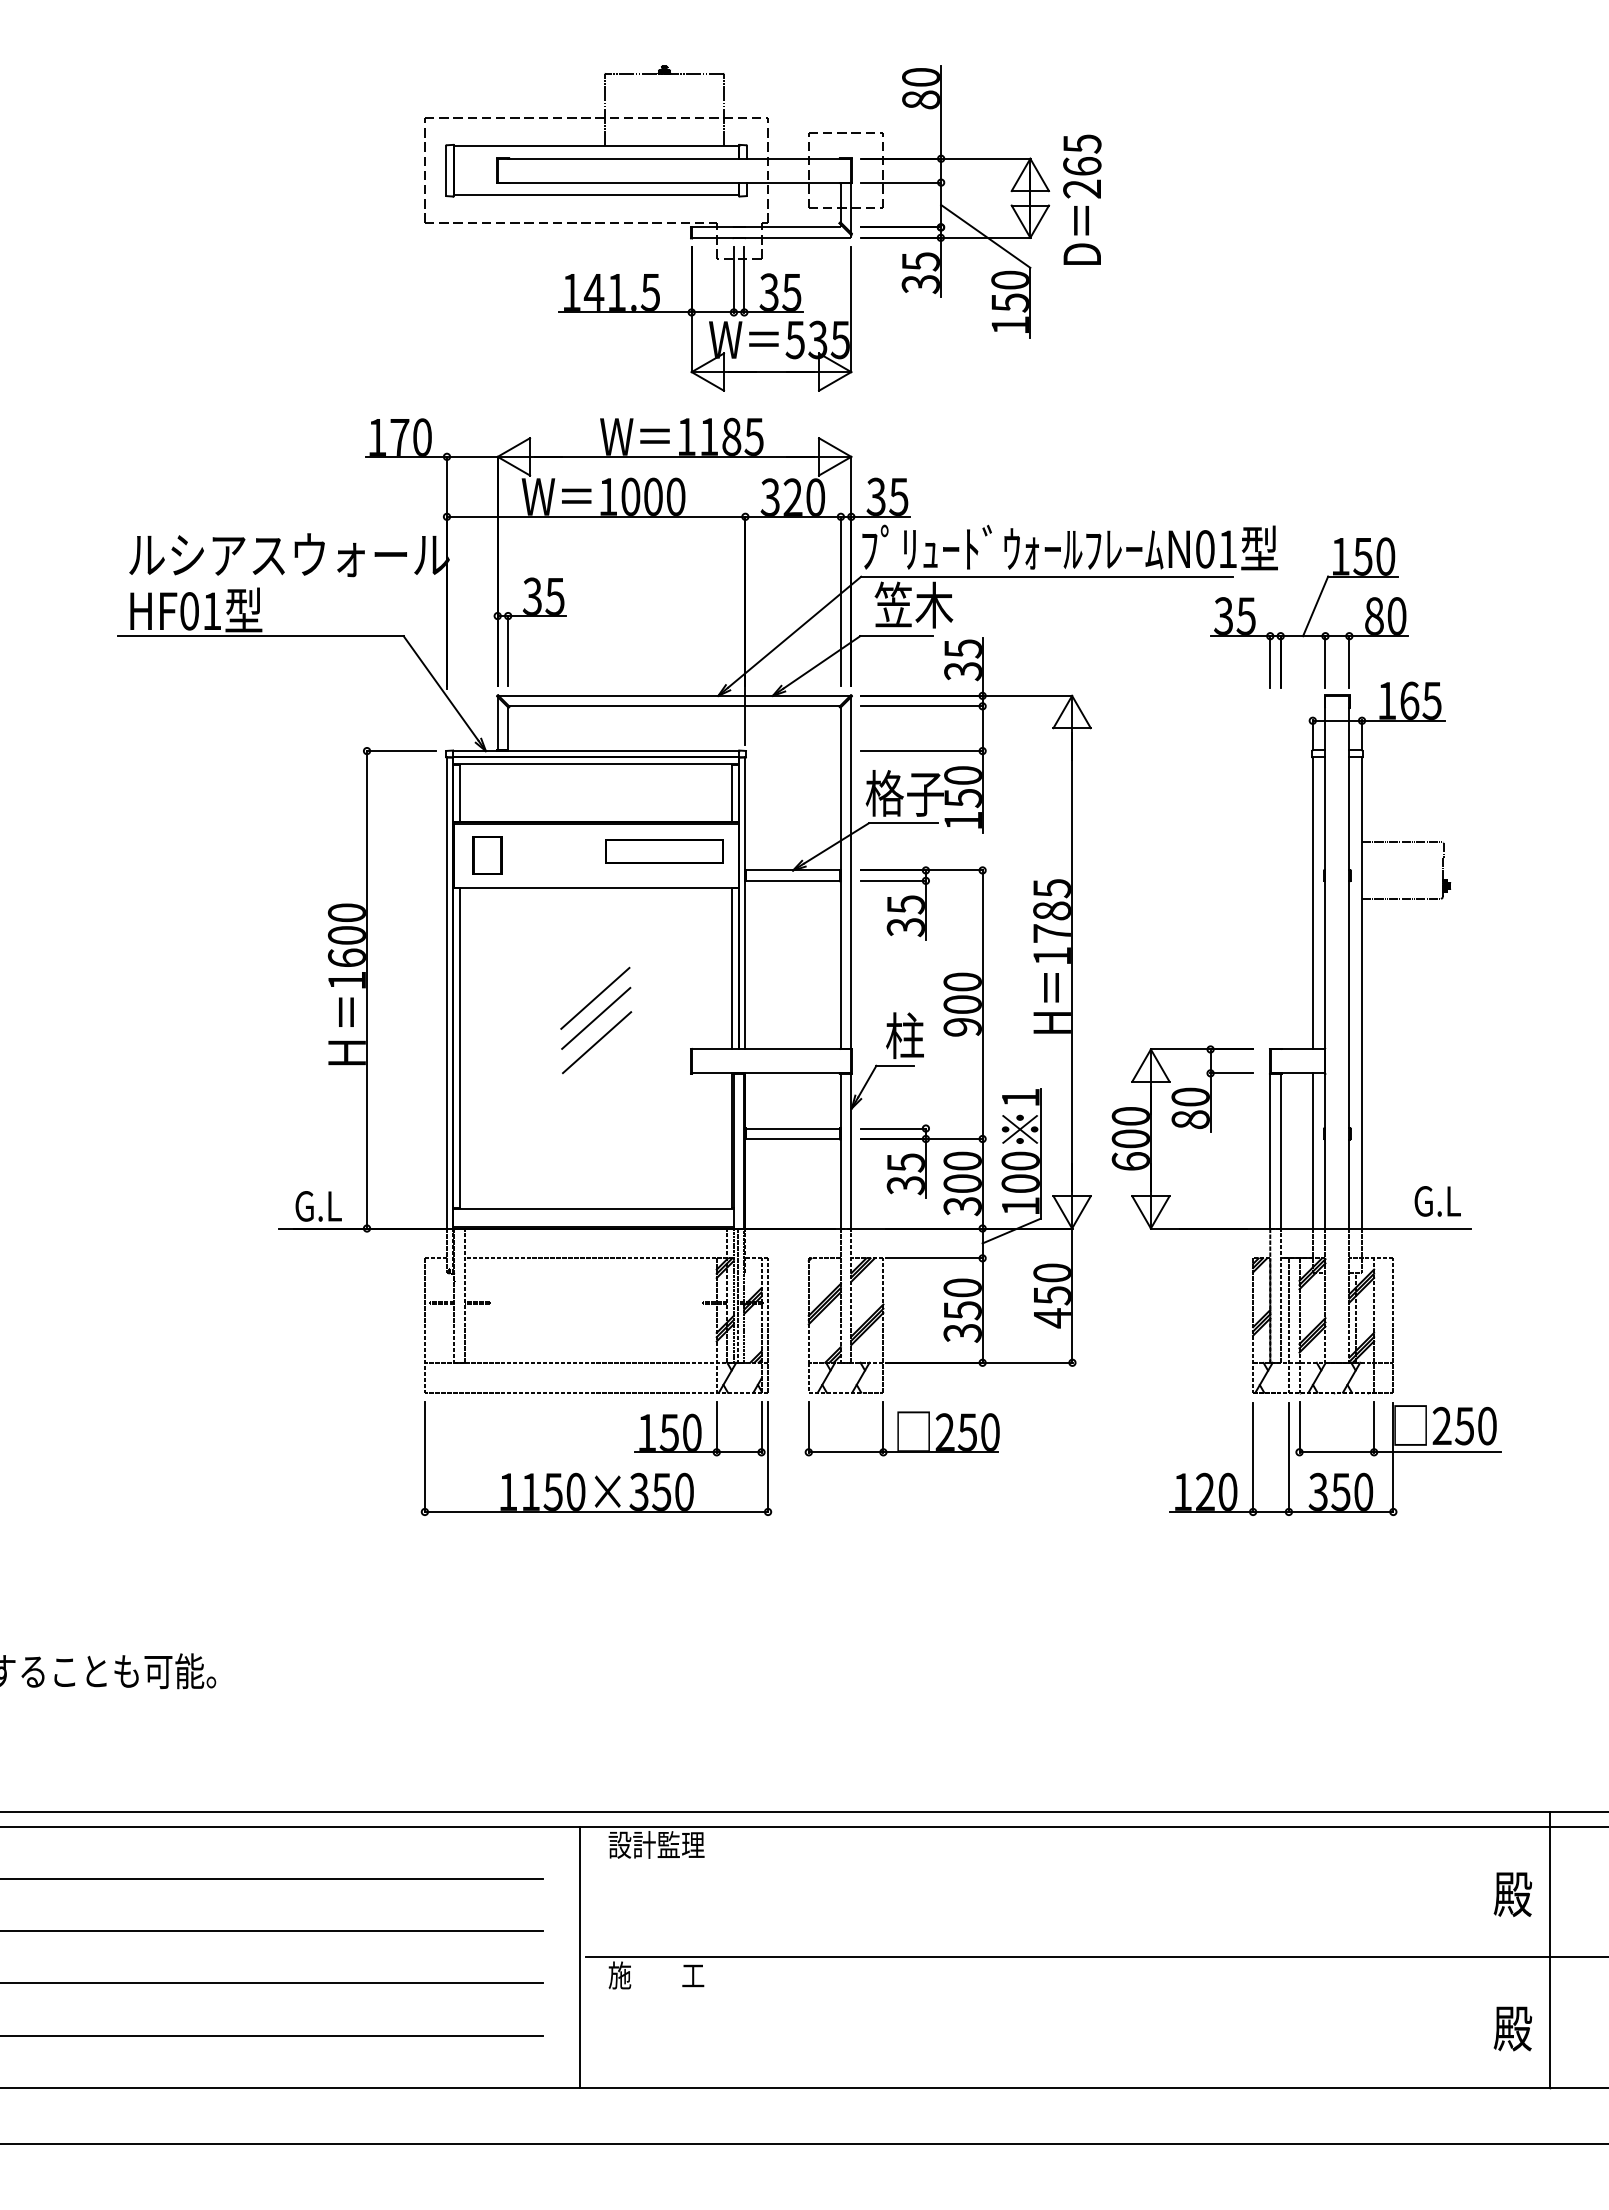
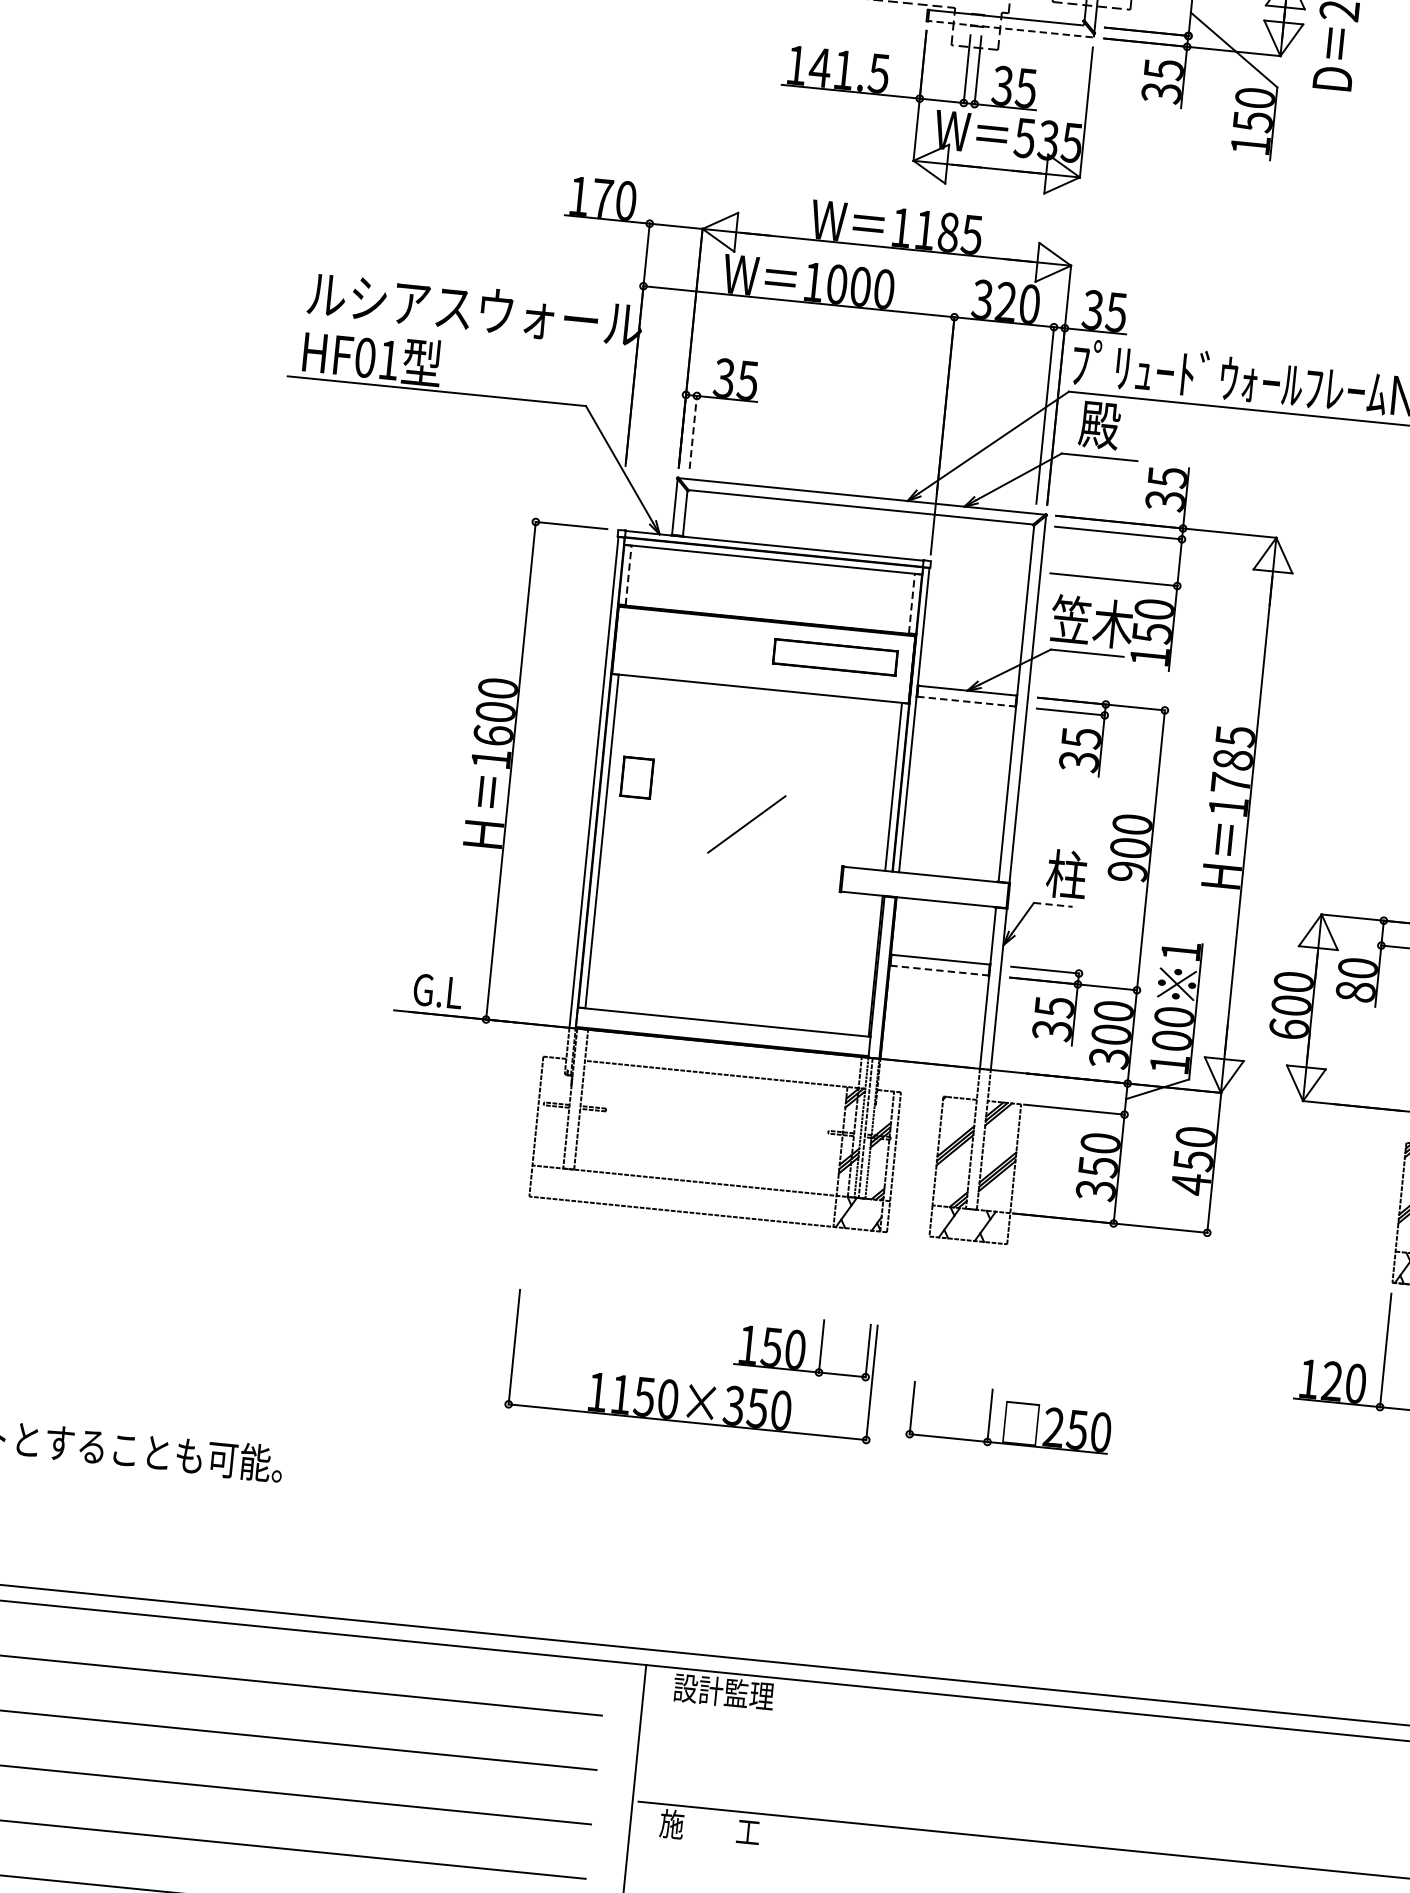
line: (770, 237) -> (1009, 28), solid -> dashed
text: (913, 604) -> (1120, 426), 笠木 -> 殿
line: (508, 650) -> (693, 431), solid -> dashed
line: (460, 792) -> (628, 574), solid -> dashed
line: (732, 792) -> (912, 603), solid -> dashed
text: (904, 792) -> (1091, 621), 格子 -> 笠木
part: (487, 855) -> (637, 777), moved
line: (793, 880) -> (966, 701), solid -> dashed
line: (595, 997) -> (748, 802), removed
line: (596, 1042) -> (744, 849), removed
line: (894, 1065) -> (1052, 904), solid -> dashed
line: (793, 1139) -> (939, 971), solid -> dashed
part: (901, 1428) -> (1008, 1419), moved
part: (596, 1475) -> (691, 1384), moved

